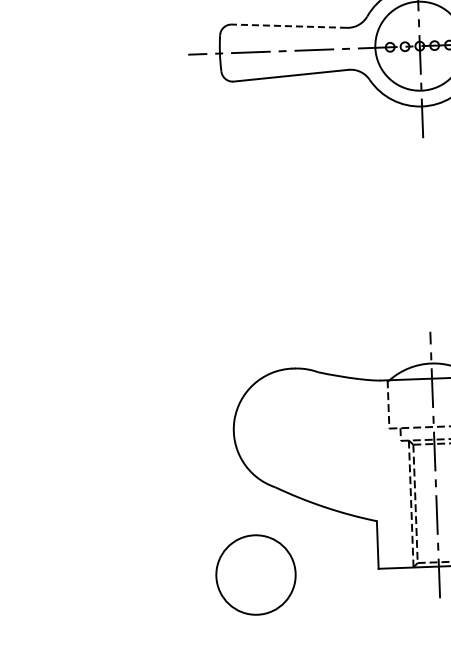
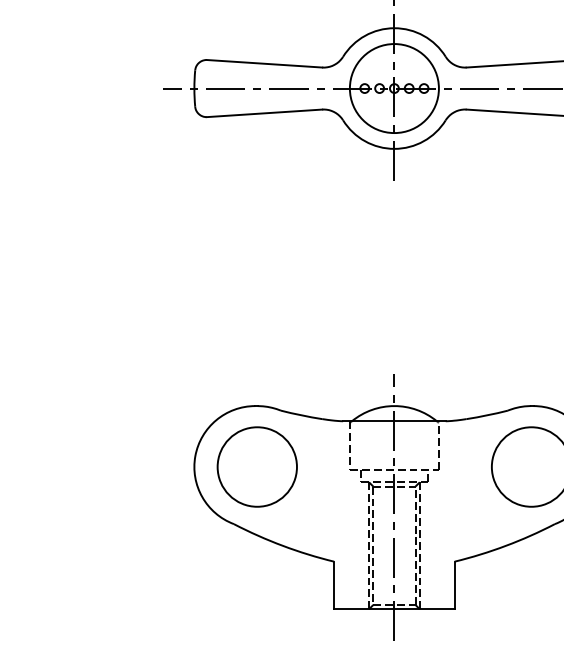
line: (289, 25) -> (264, 63), dashed -> solid
part: (255, 574) -> (256, 466), moved

